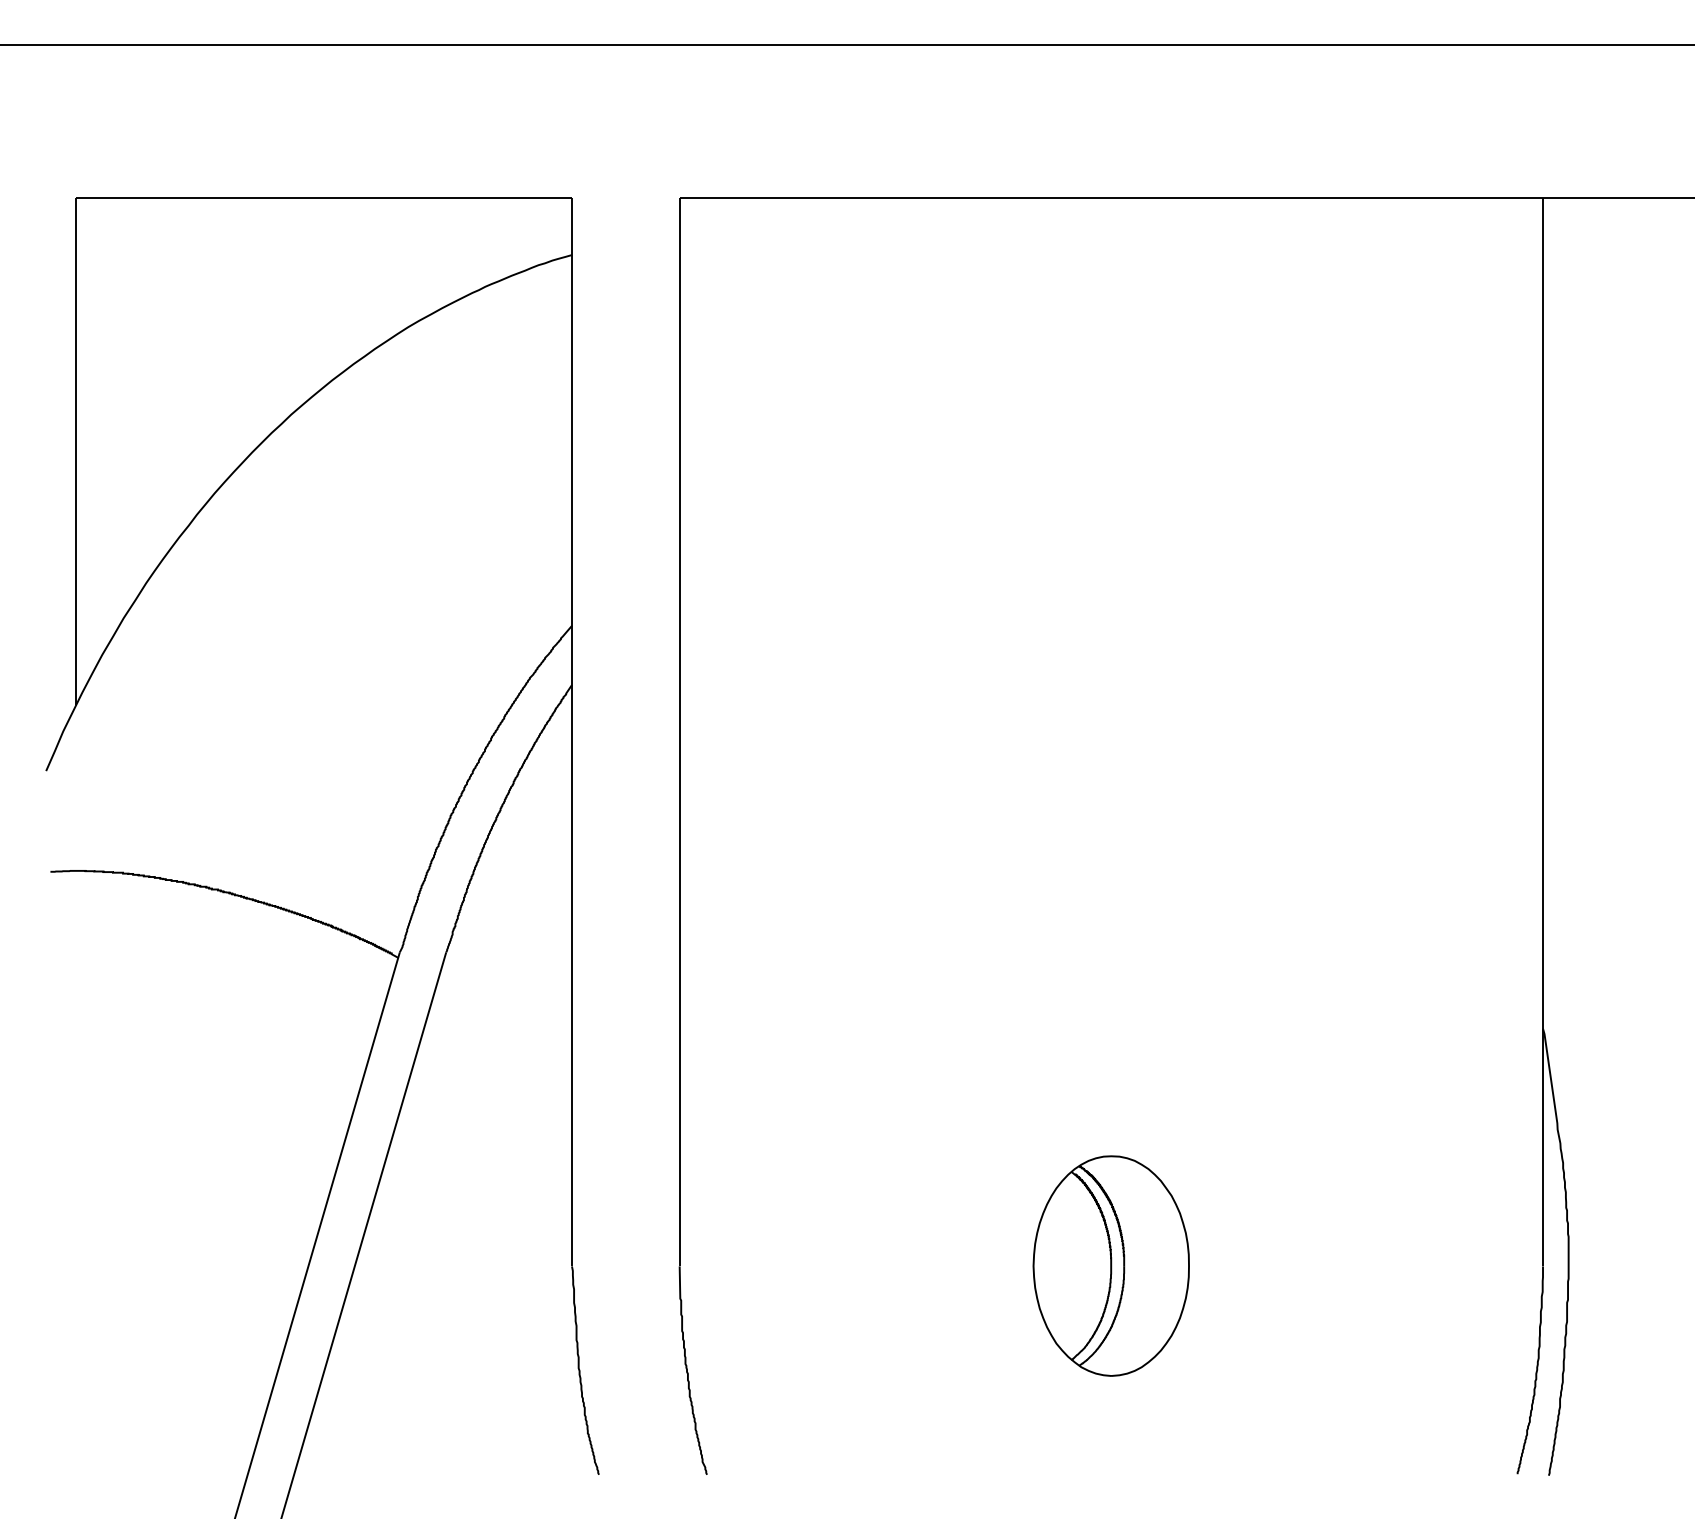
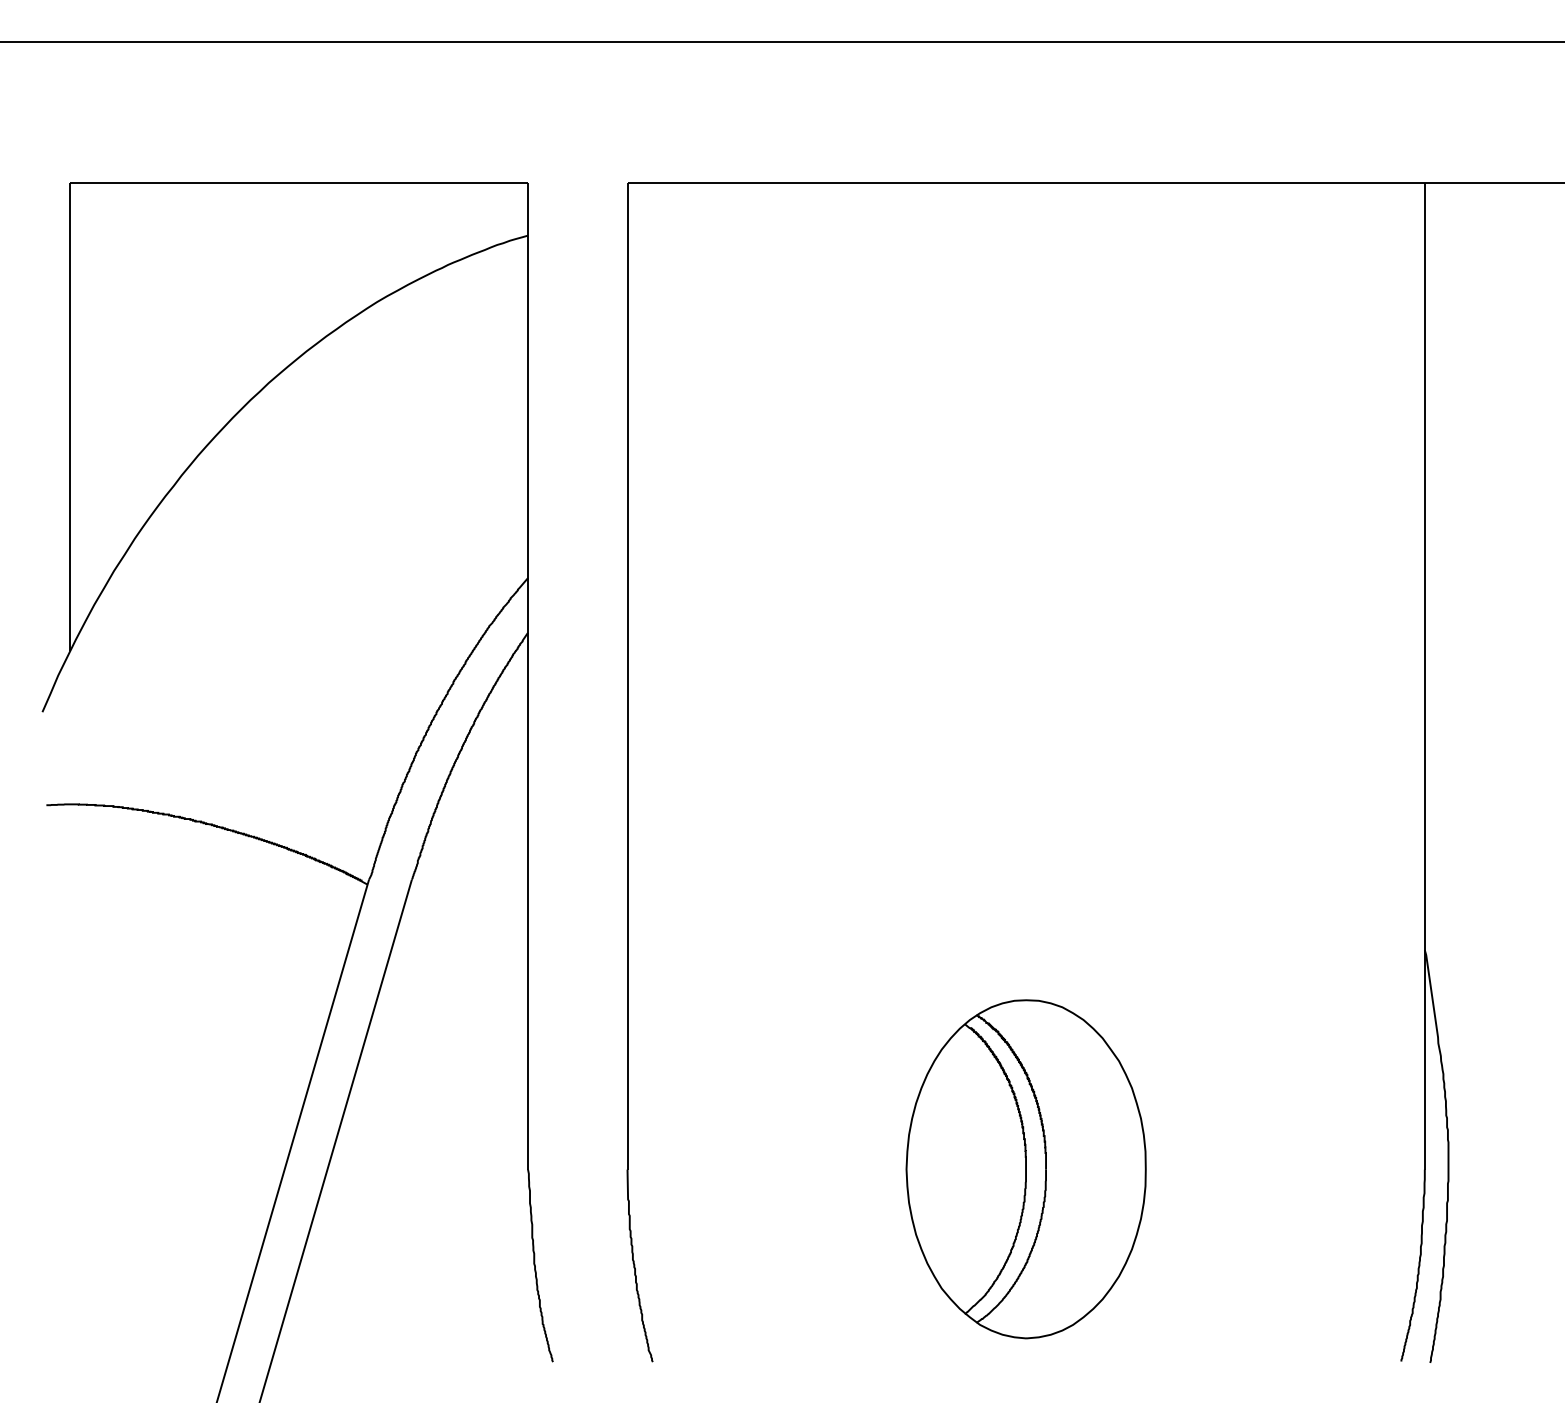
part: (1110, 1266) -> (1025, 1169), size x1.67

